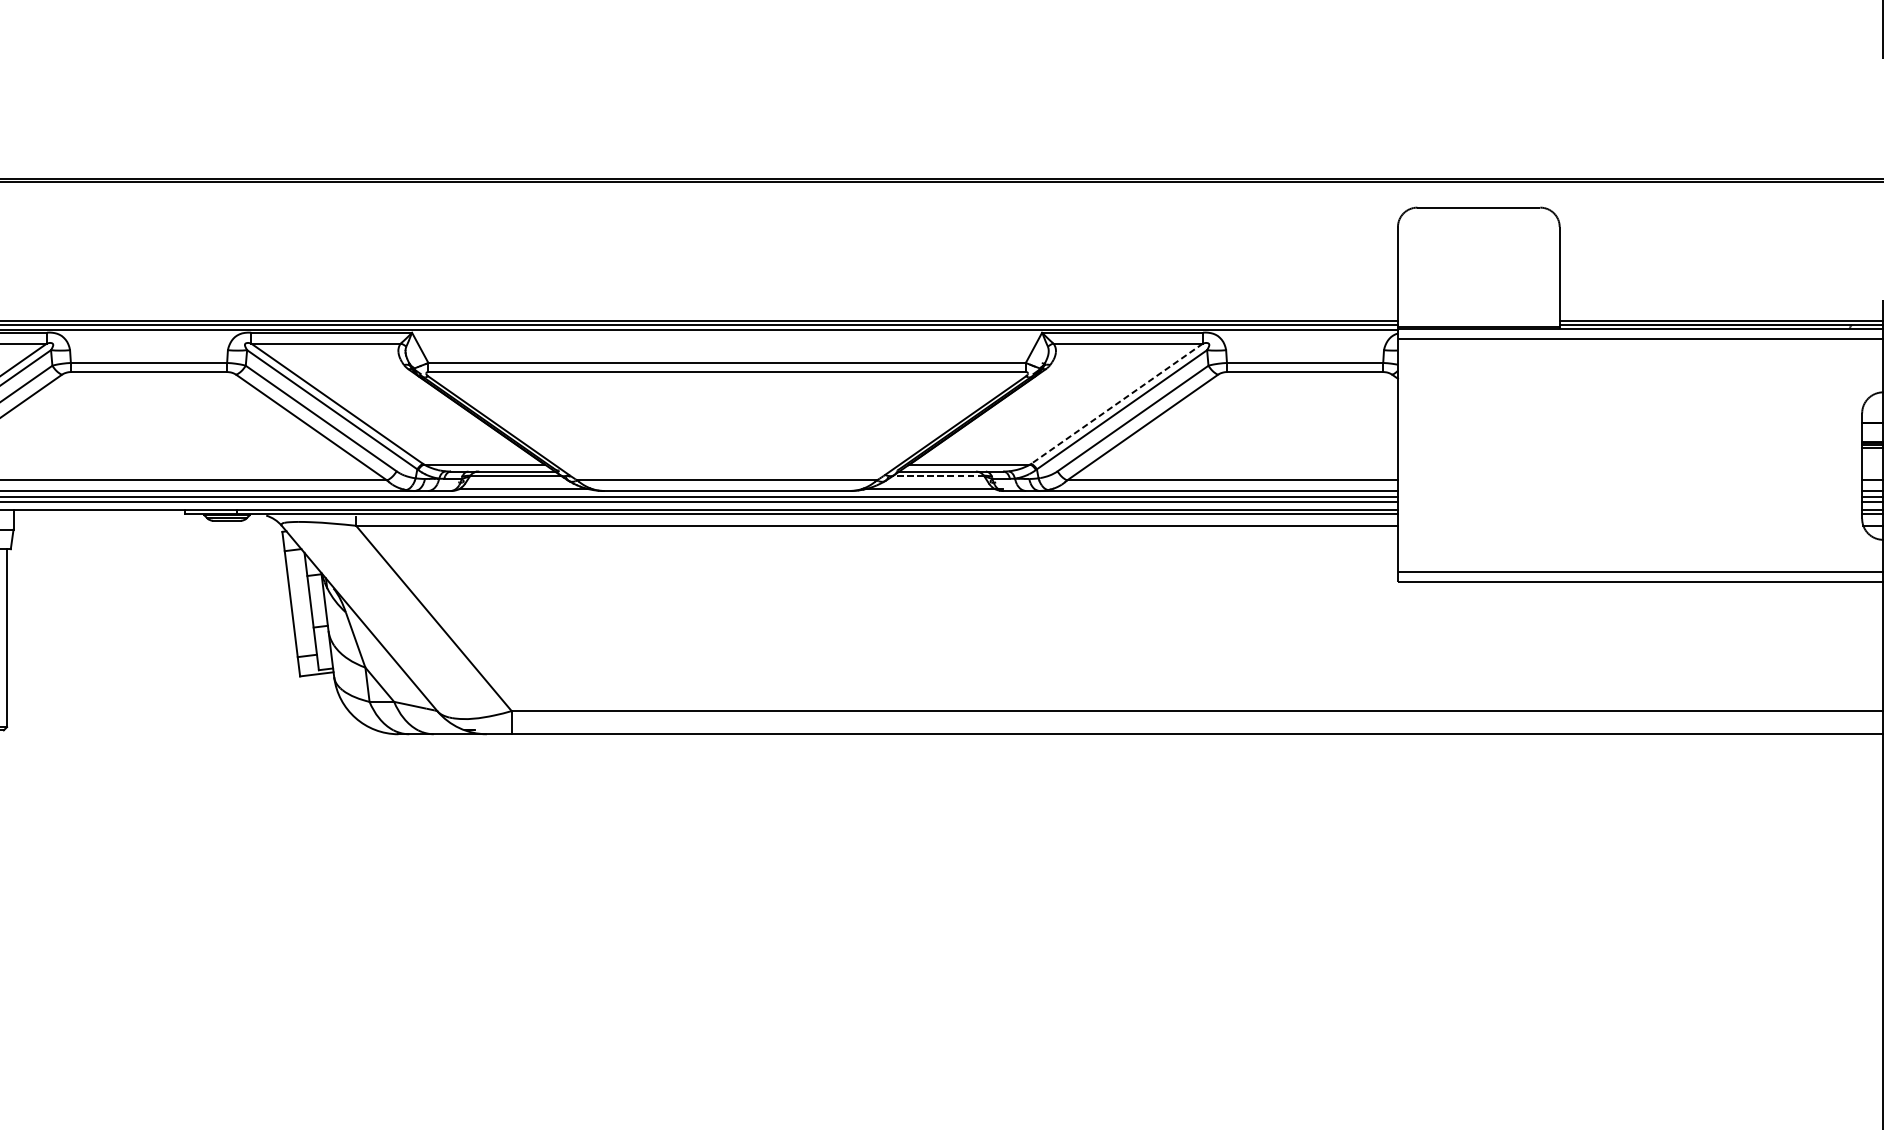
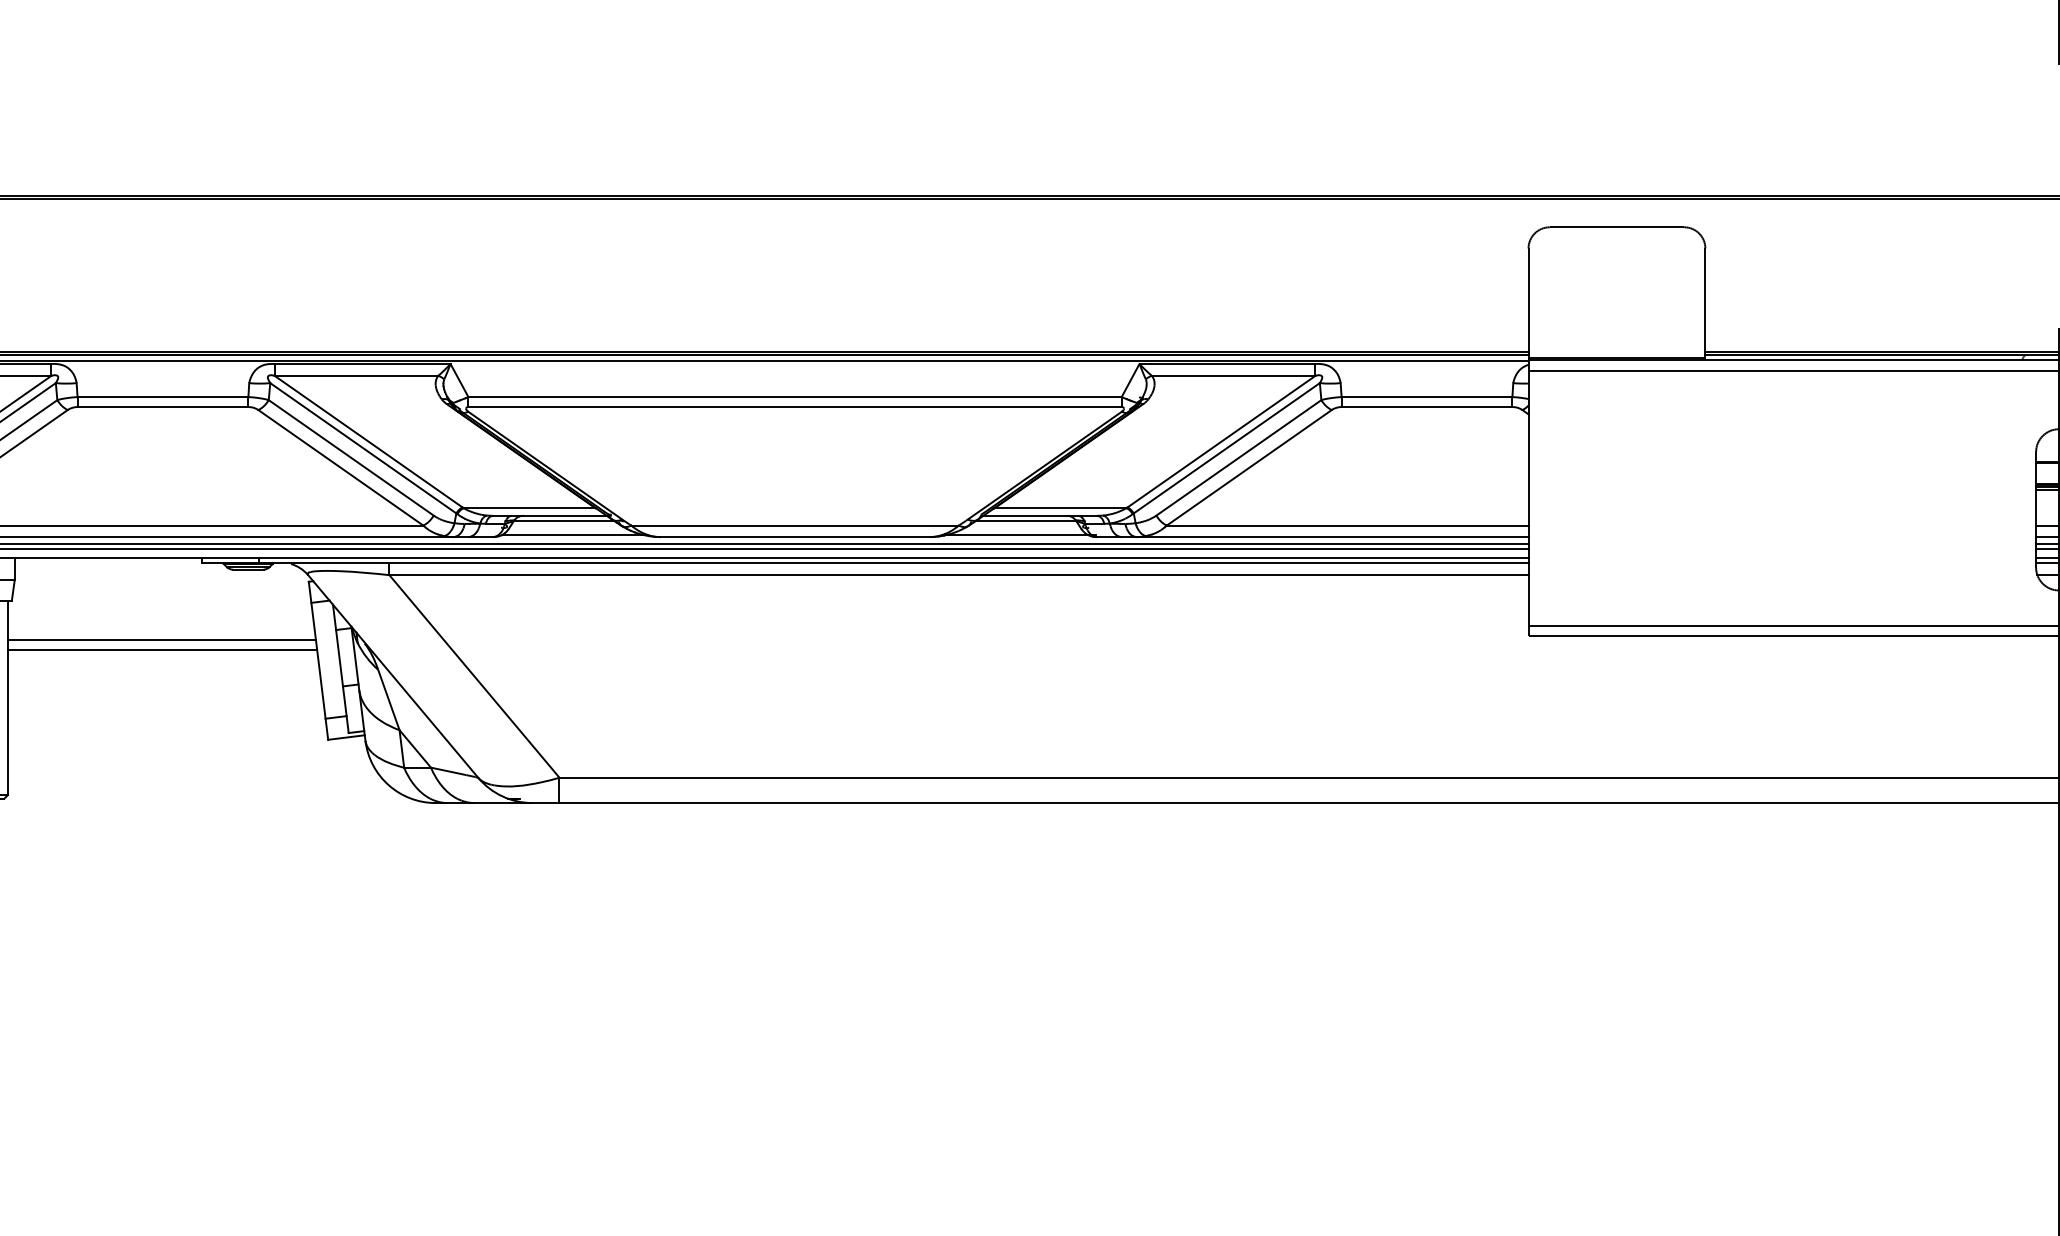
line: (1117, 403) -> (1221, 441), dashed -> solid
line: (938, 476) -> (1026, 521), dashed -> solid
line: (147, 585) -> (161, 640), added
line: (148, 594) -> (162, 650), added

